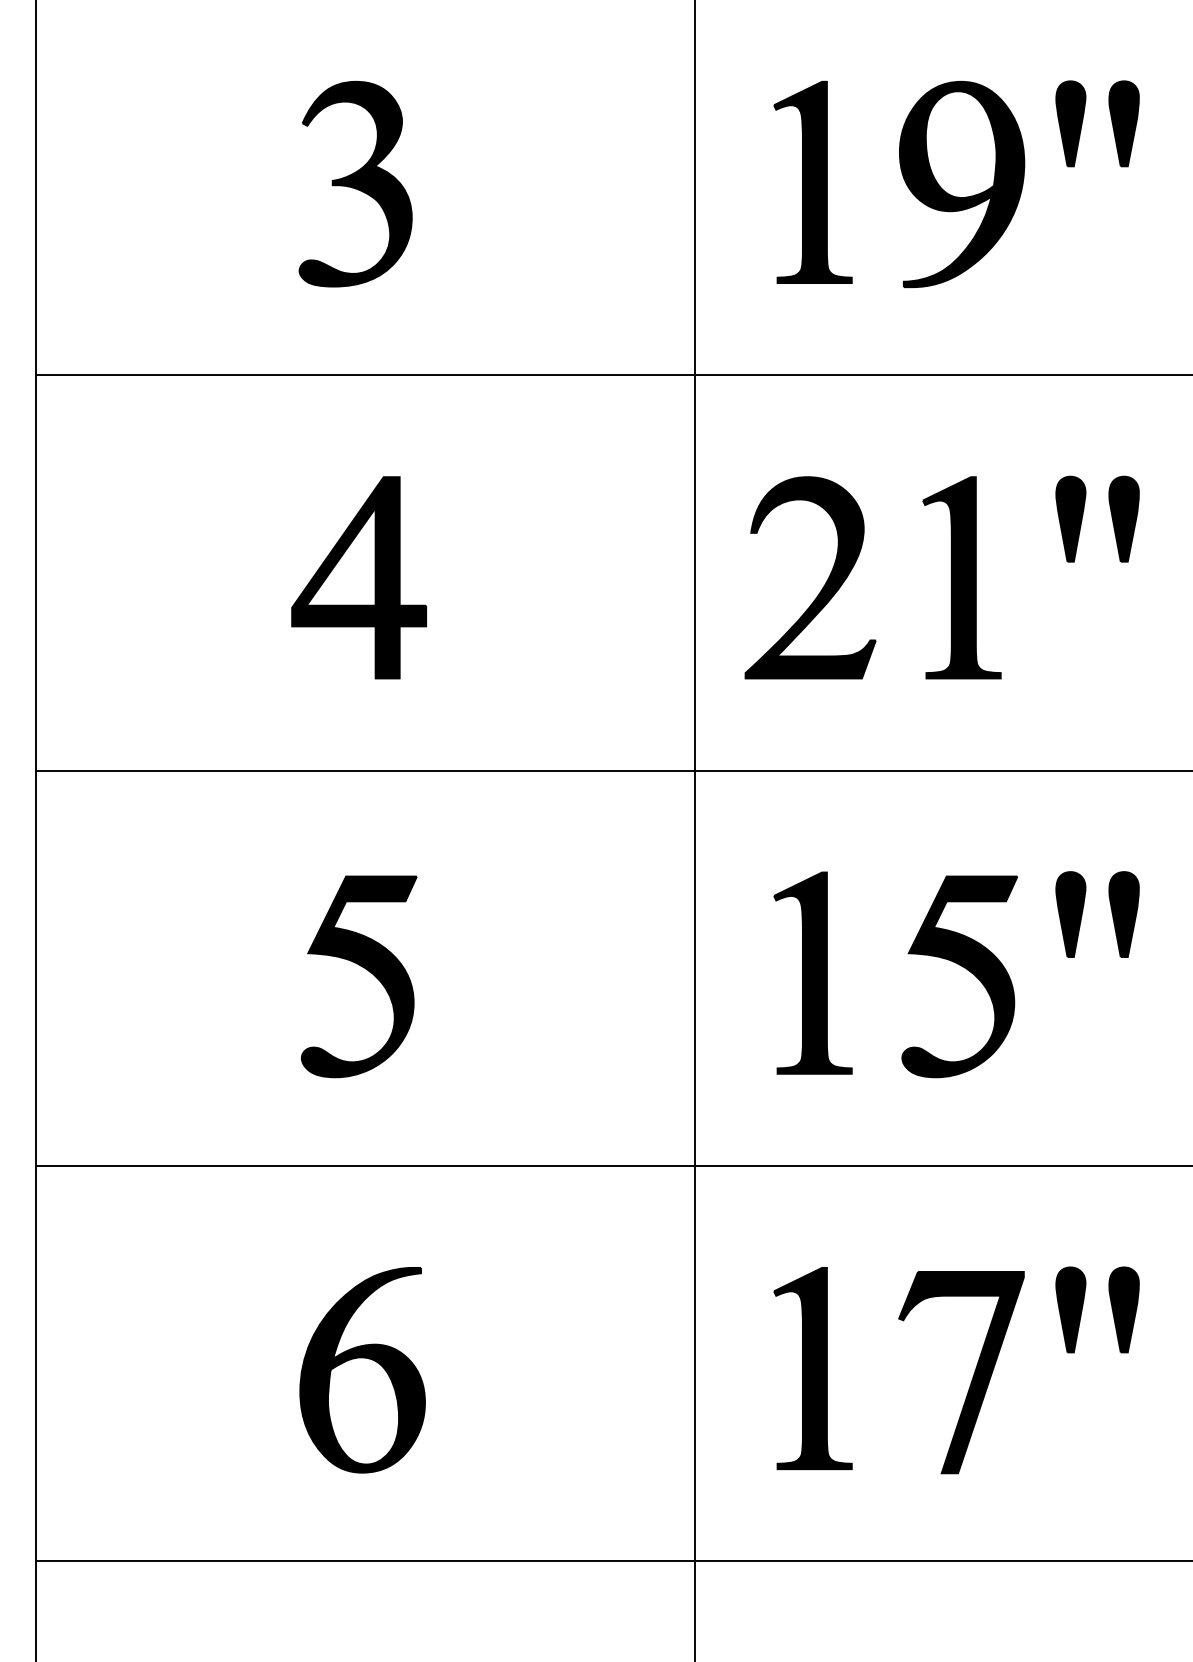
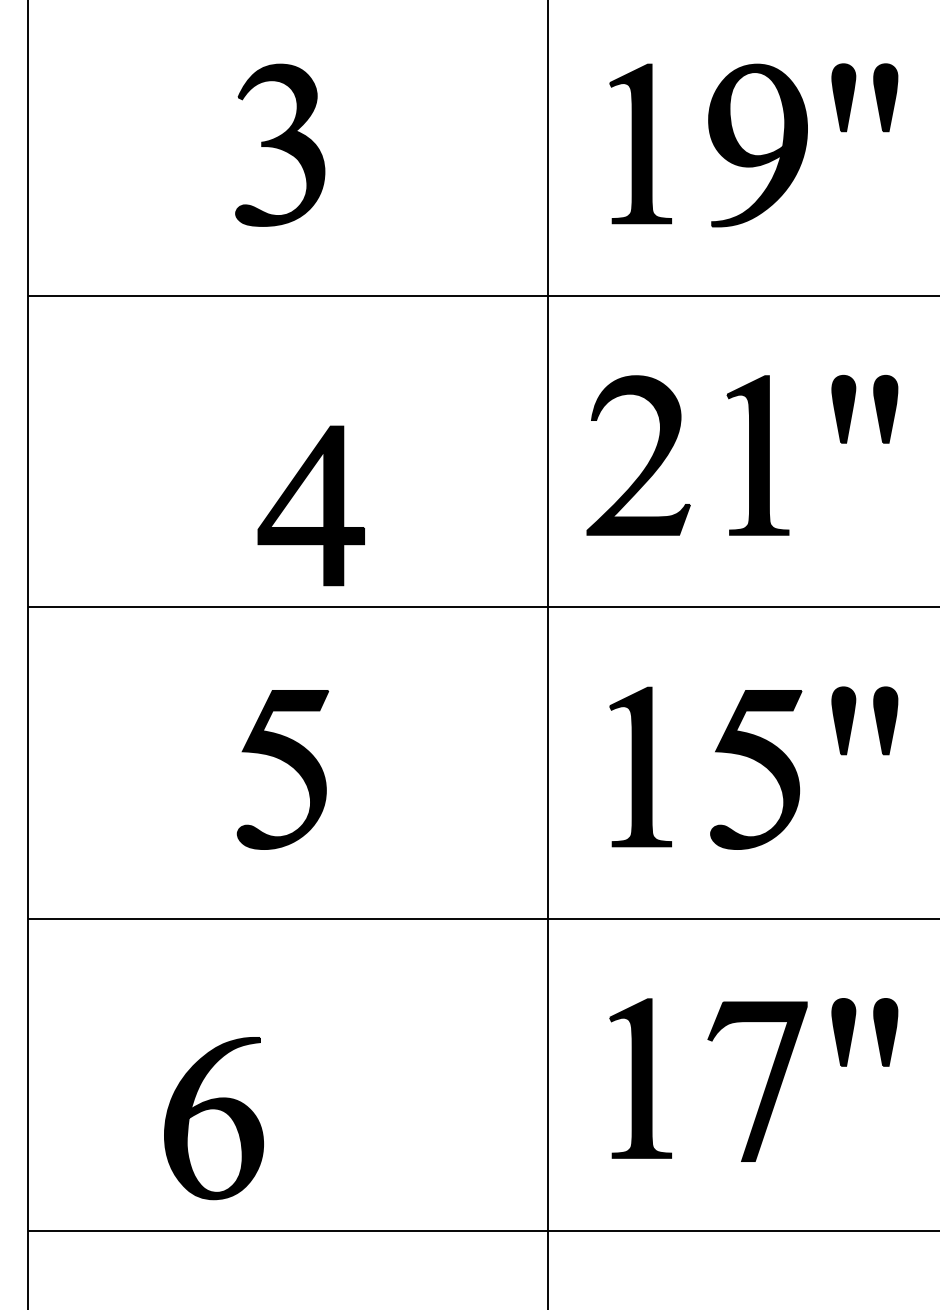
part: (358, 577) -> (310, 505), moved
part: (362, 1370) -> (213, 1118), moved

